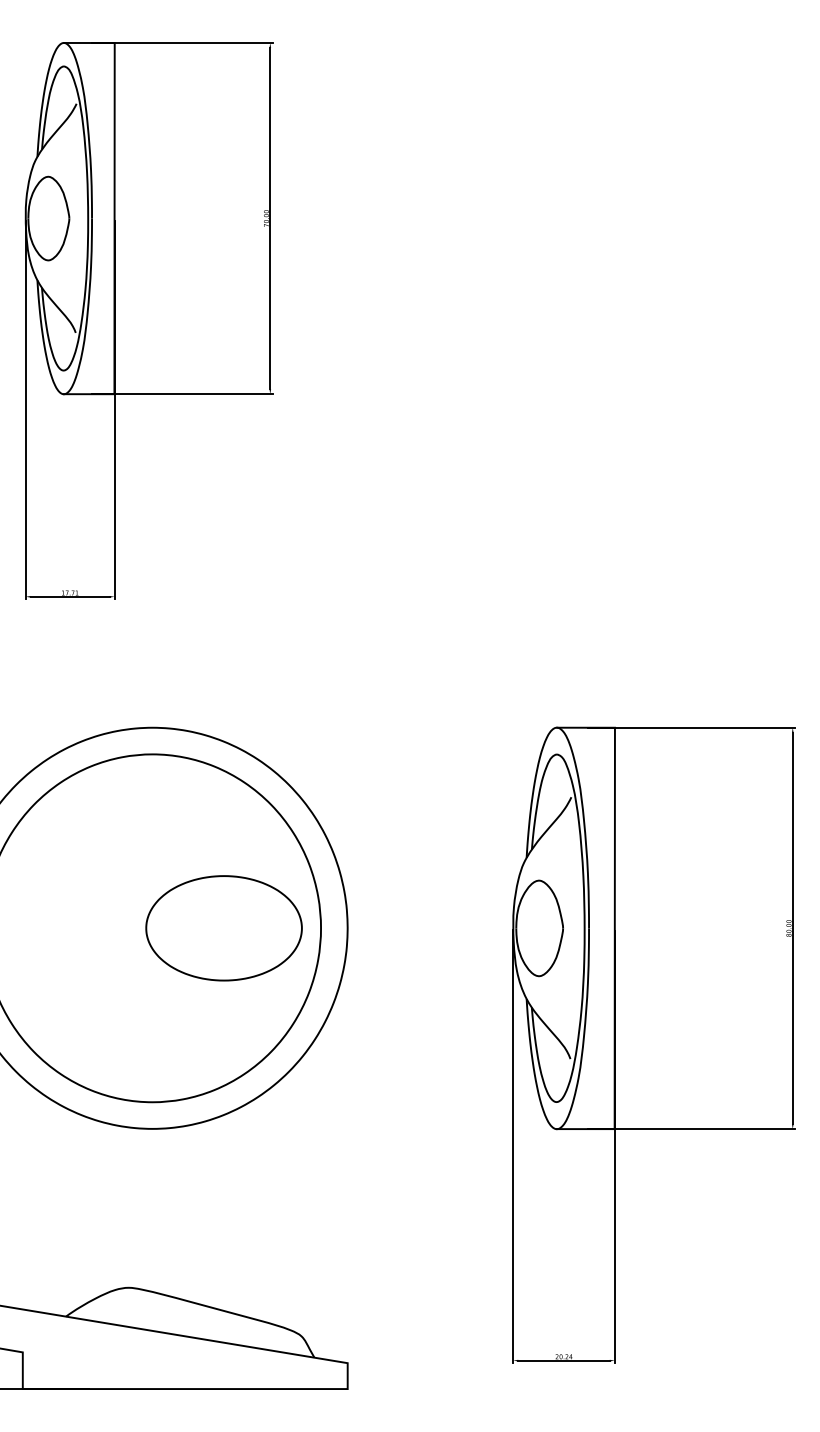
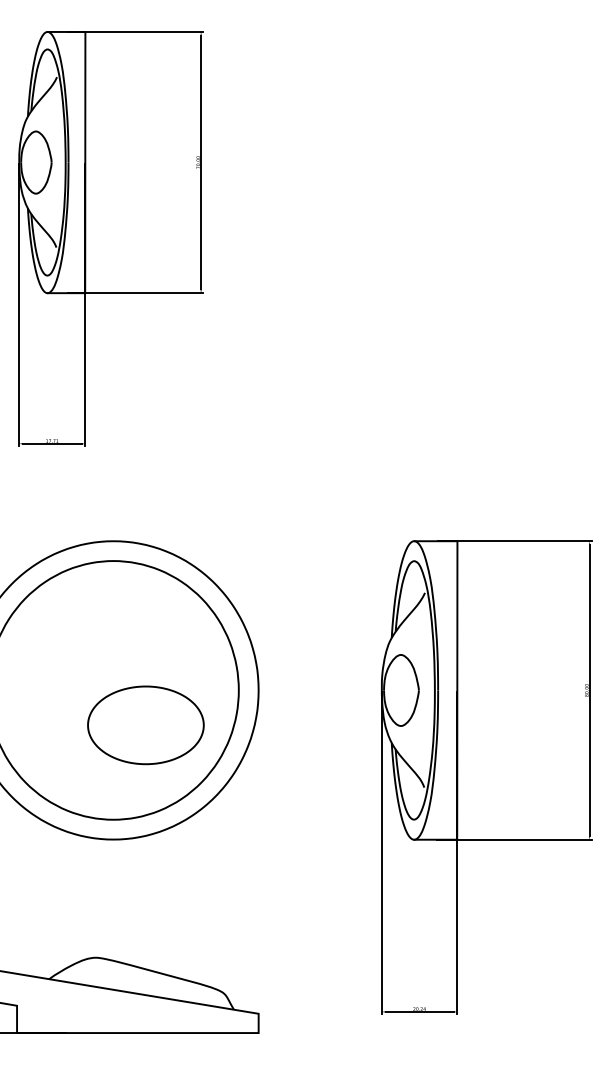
part: (223, 928) -> (145, 725), moved

